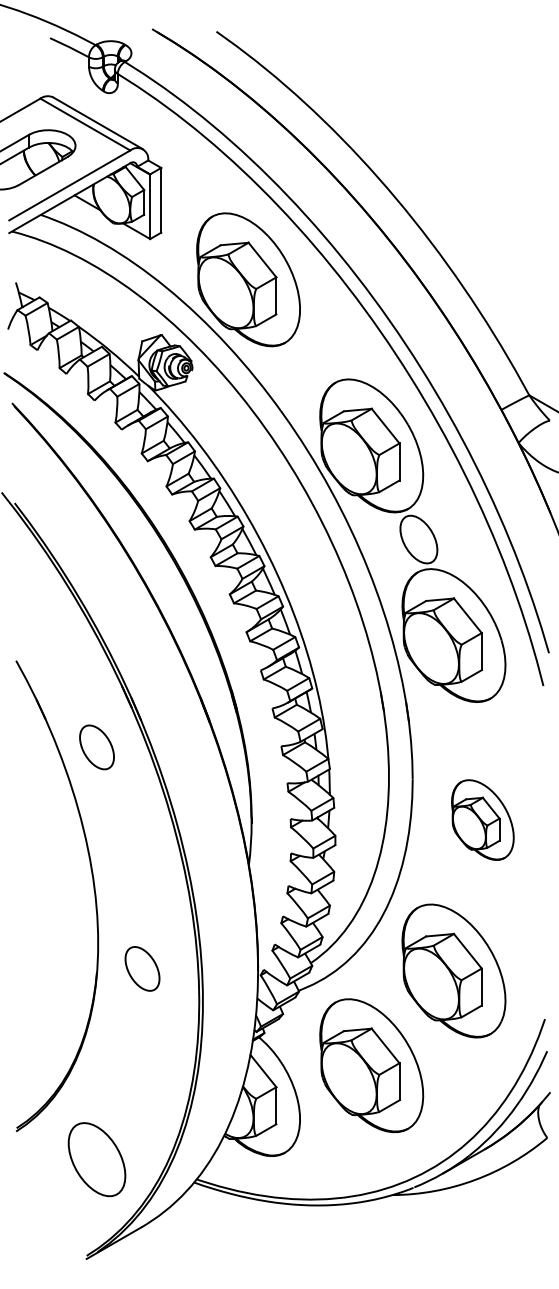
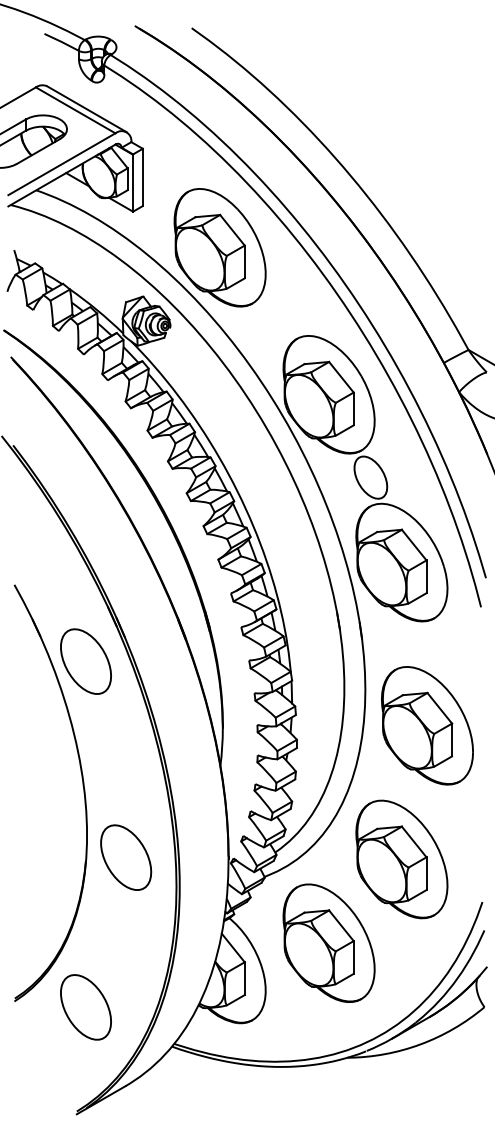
part: (96, 747) -> (85, 661), size x1.67
part: (482, 819) -> (427, 725), size x1.67
part: (142, 968) -> (126, 857), size x1.67
part: (96, 1159) -> (85, 1007), moved

